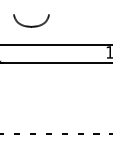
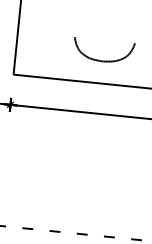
part: (31, 20) -> (103, 50), moved

